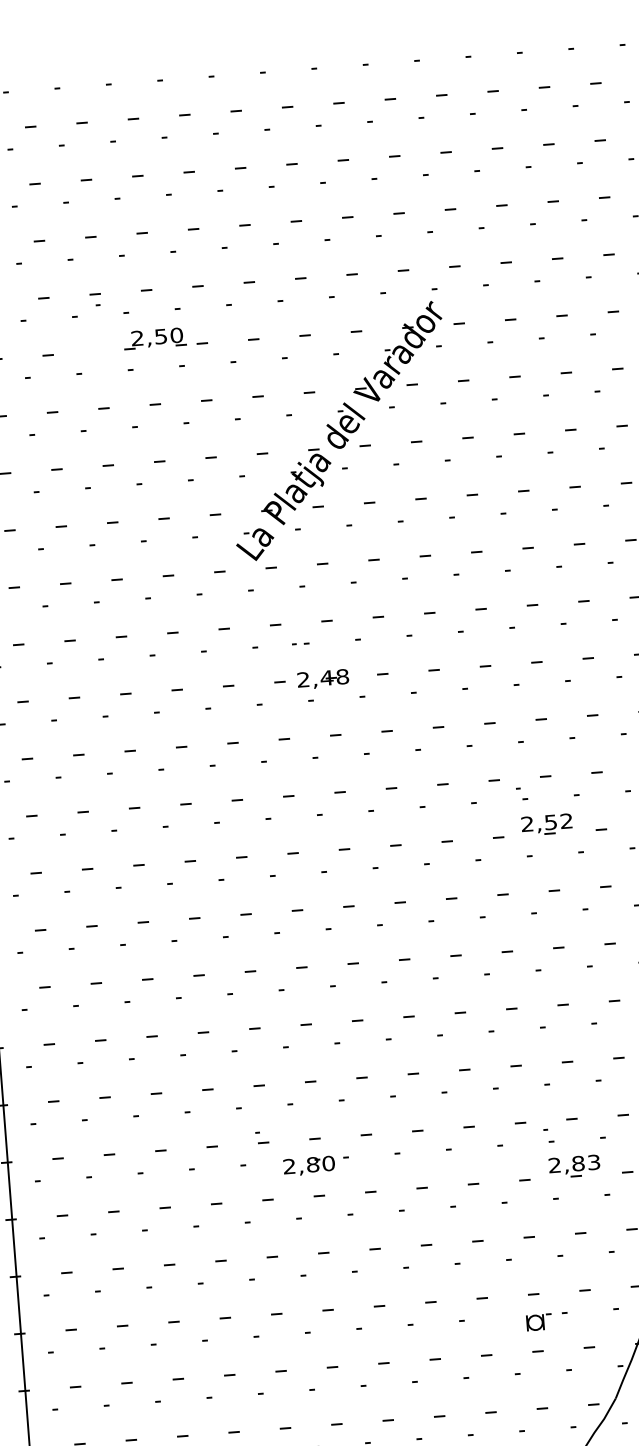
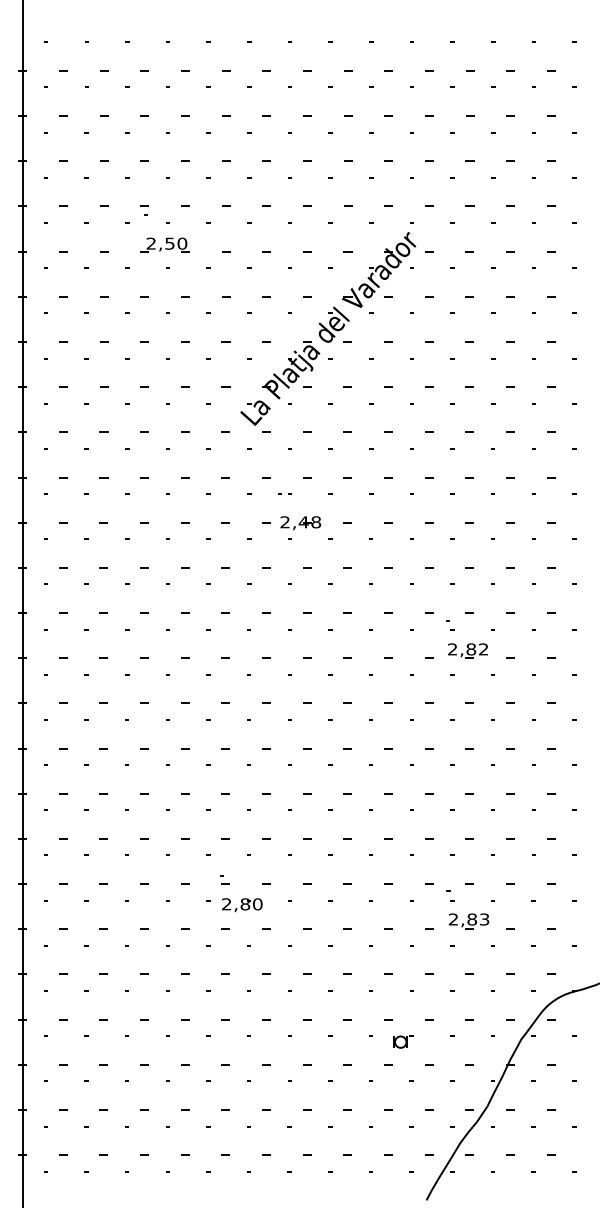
part: (154, 338) -> (164, 244), moved
text: (551, 822) -> (471, 649), 2,52 -> 2,82
part: (309, 1166) -> (242, 905), moved
part: (538, 1321) -> (403, 1041), moved

